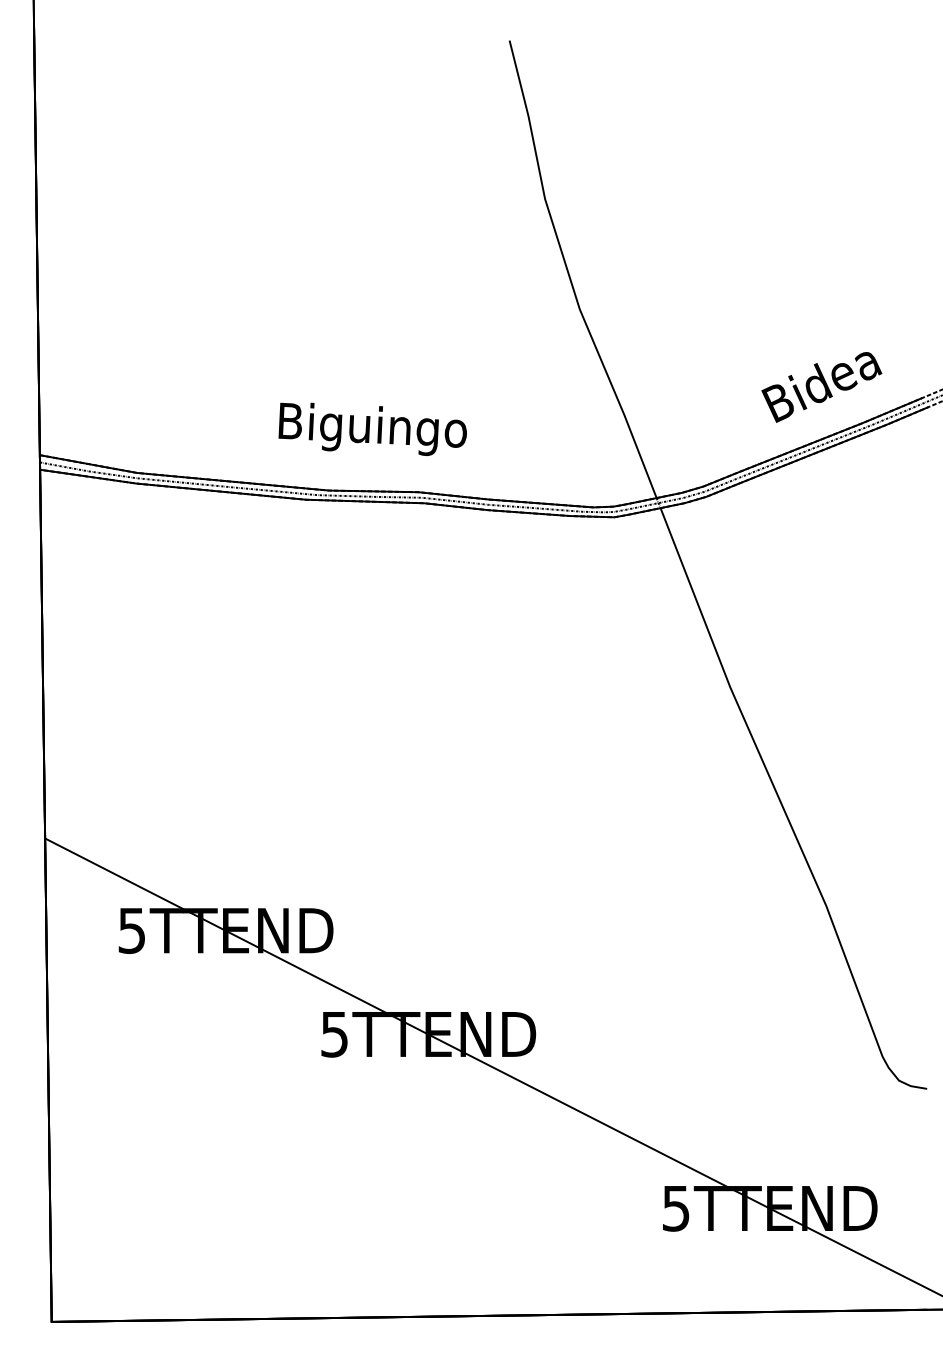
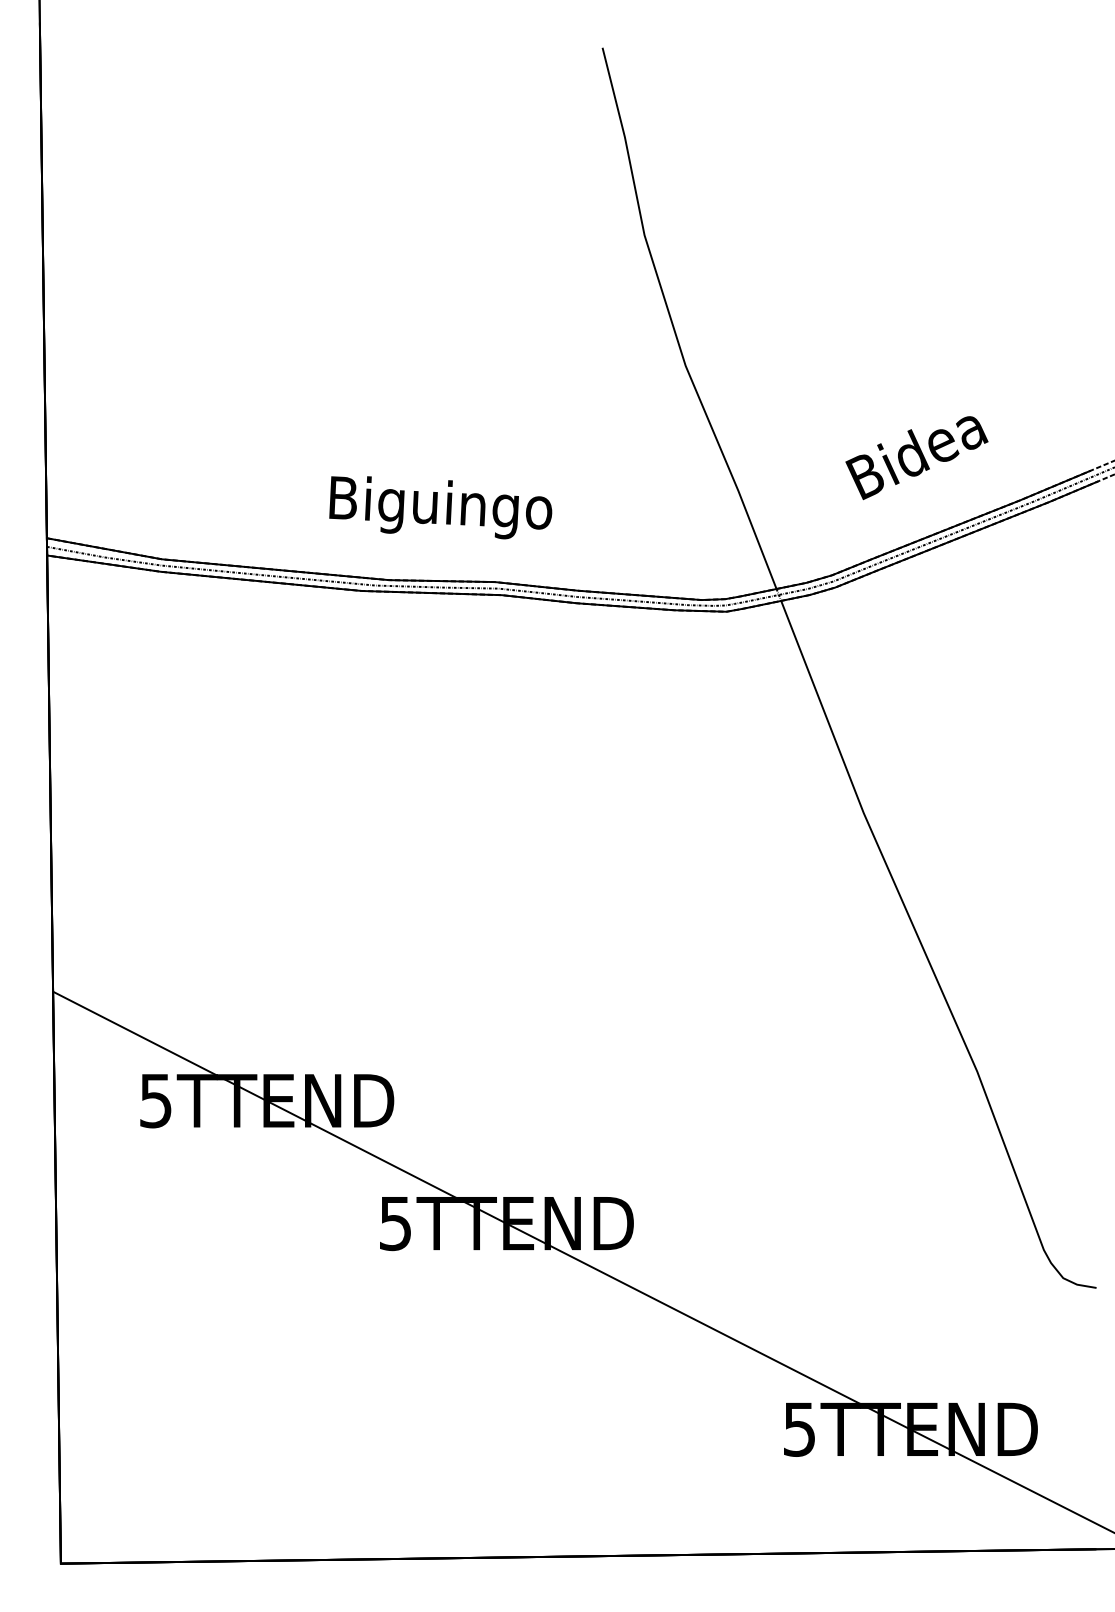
text: (821, 387) -> (916, 458), moved

